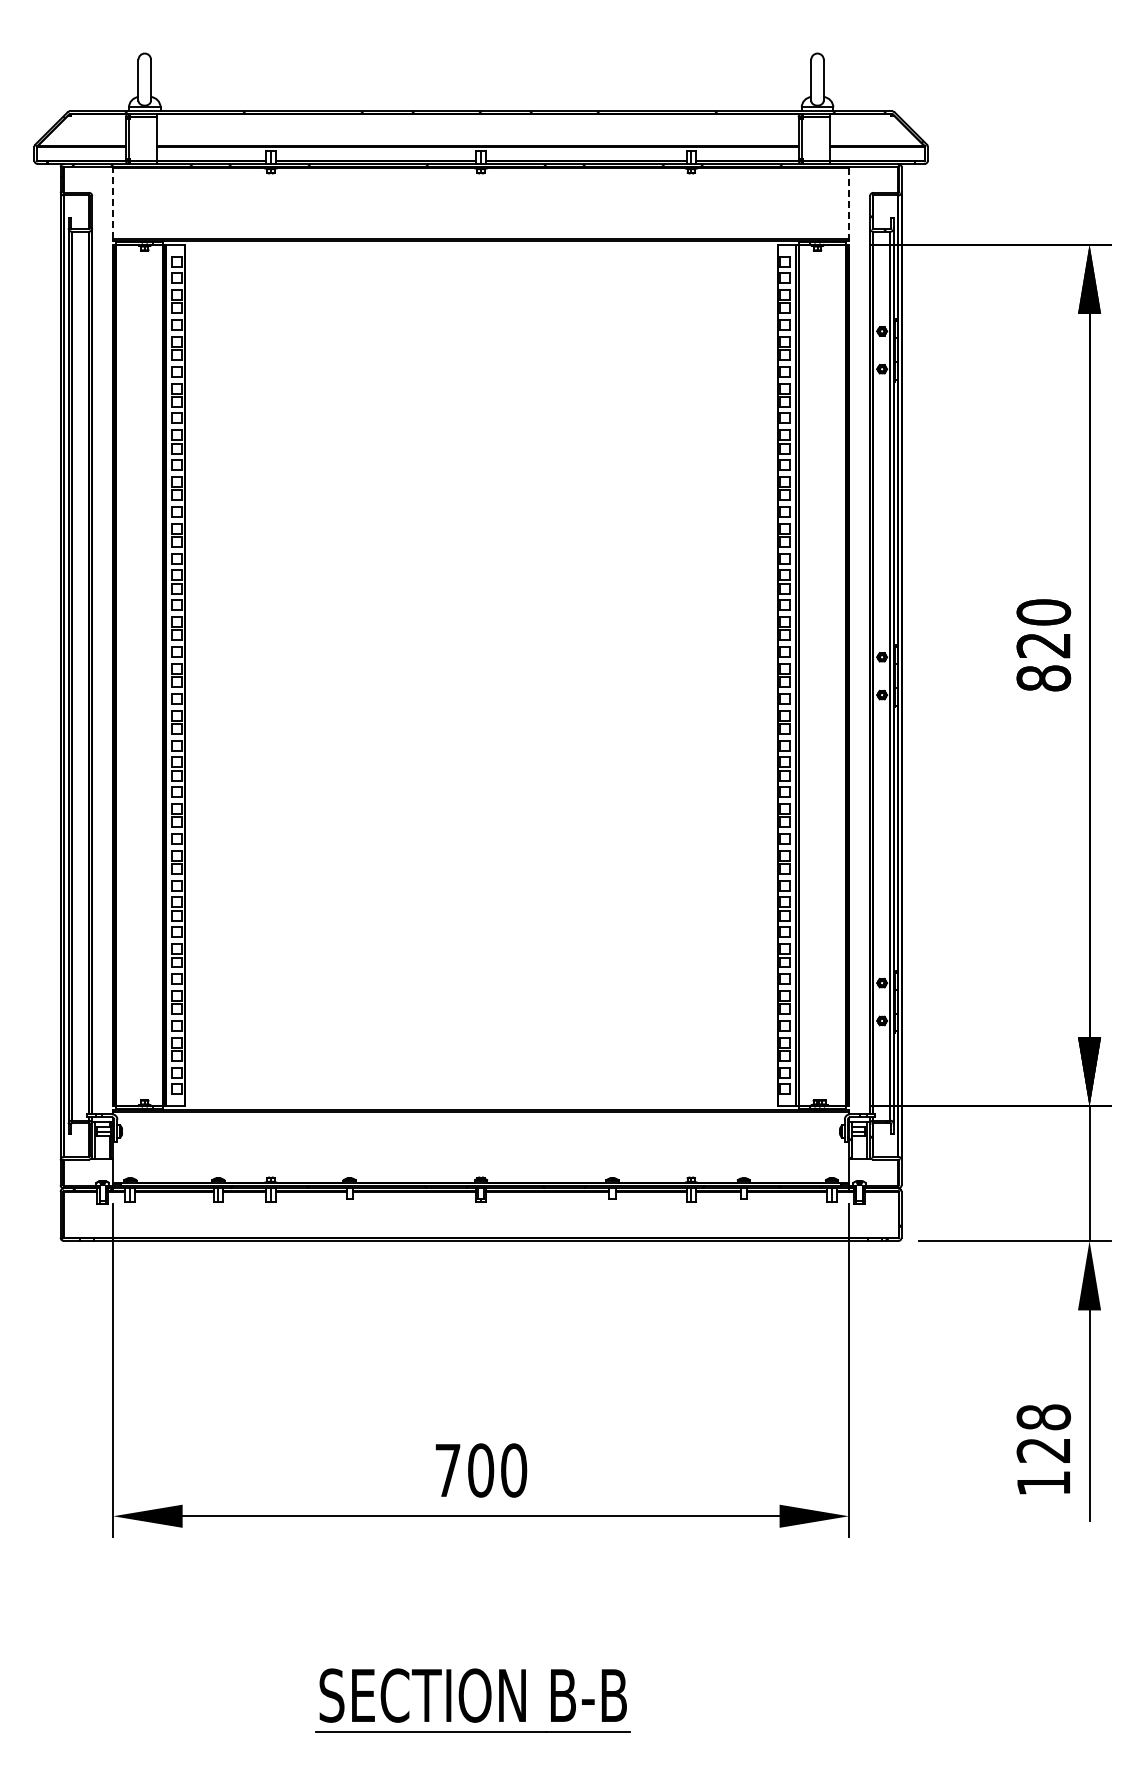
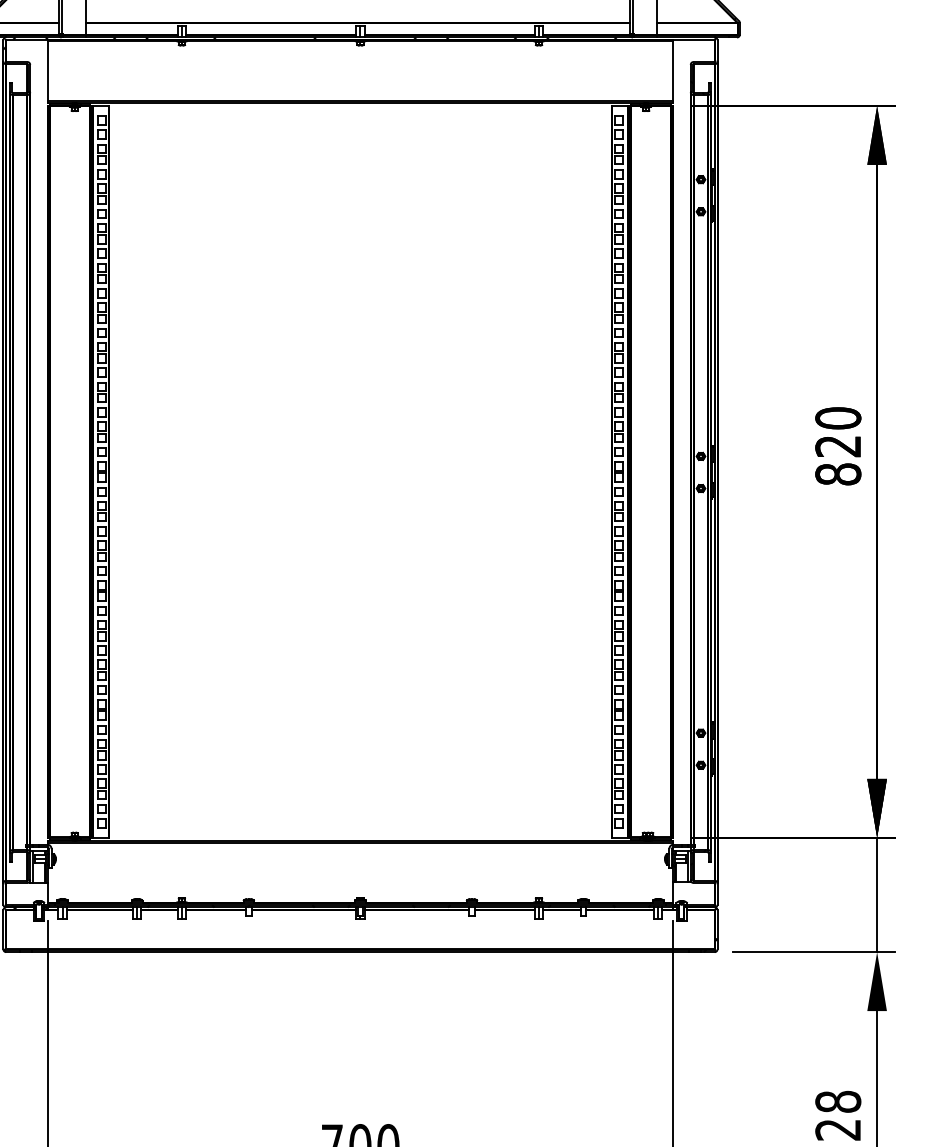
line: (113, 202) -> (48, 70), dashed -> solid
line: (849, 203) -> (673, 71), dashed -> solid

